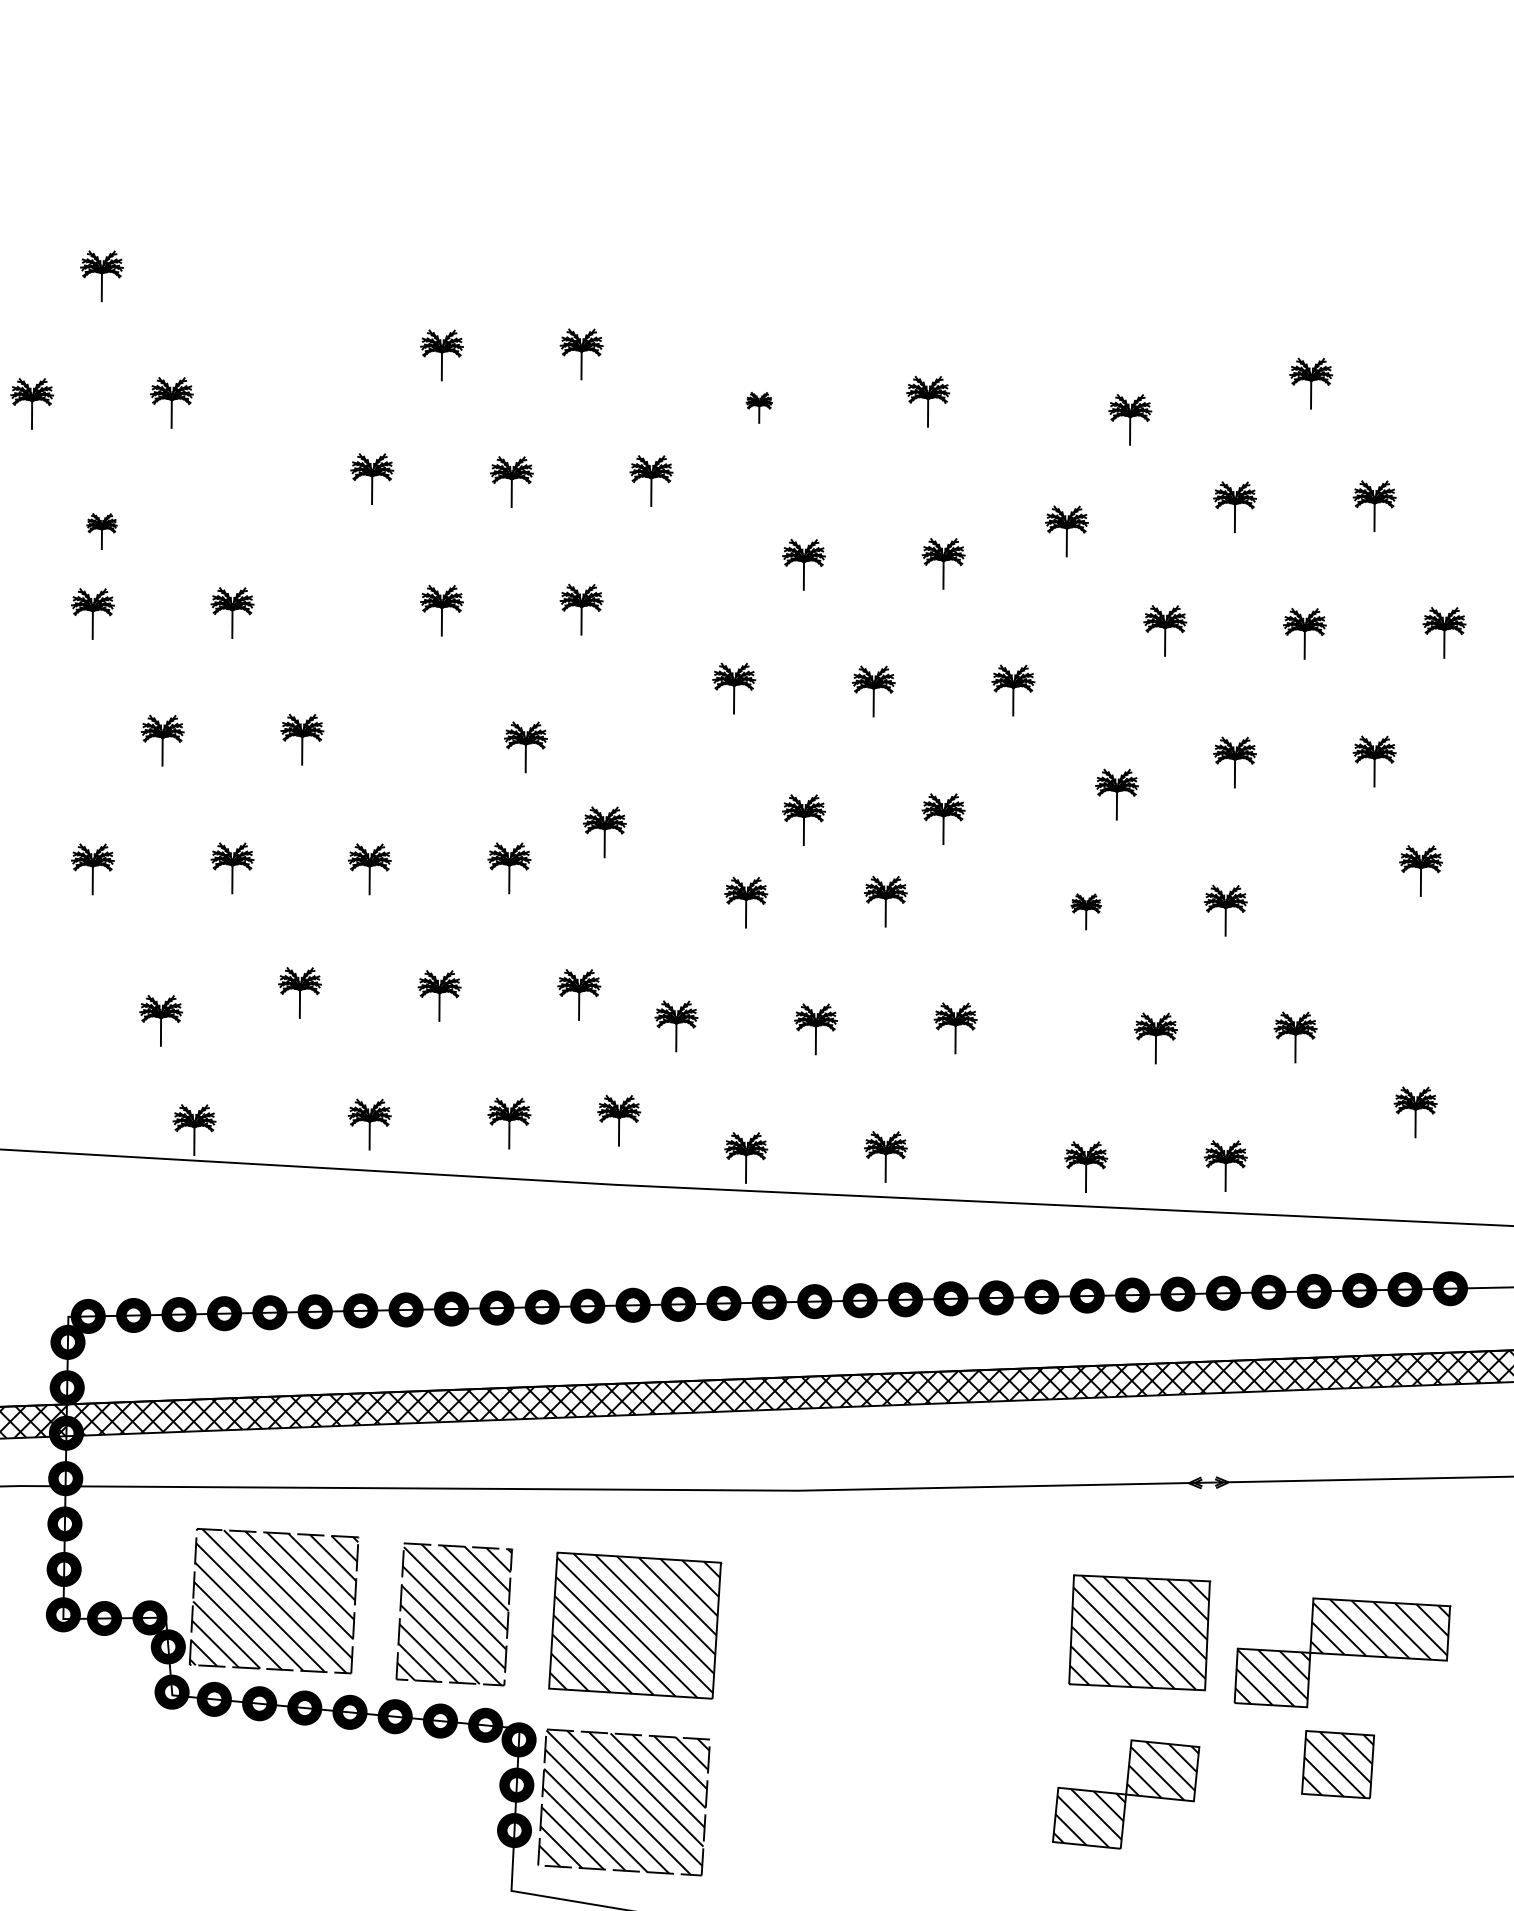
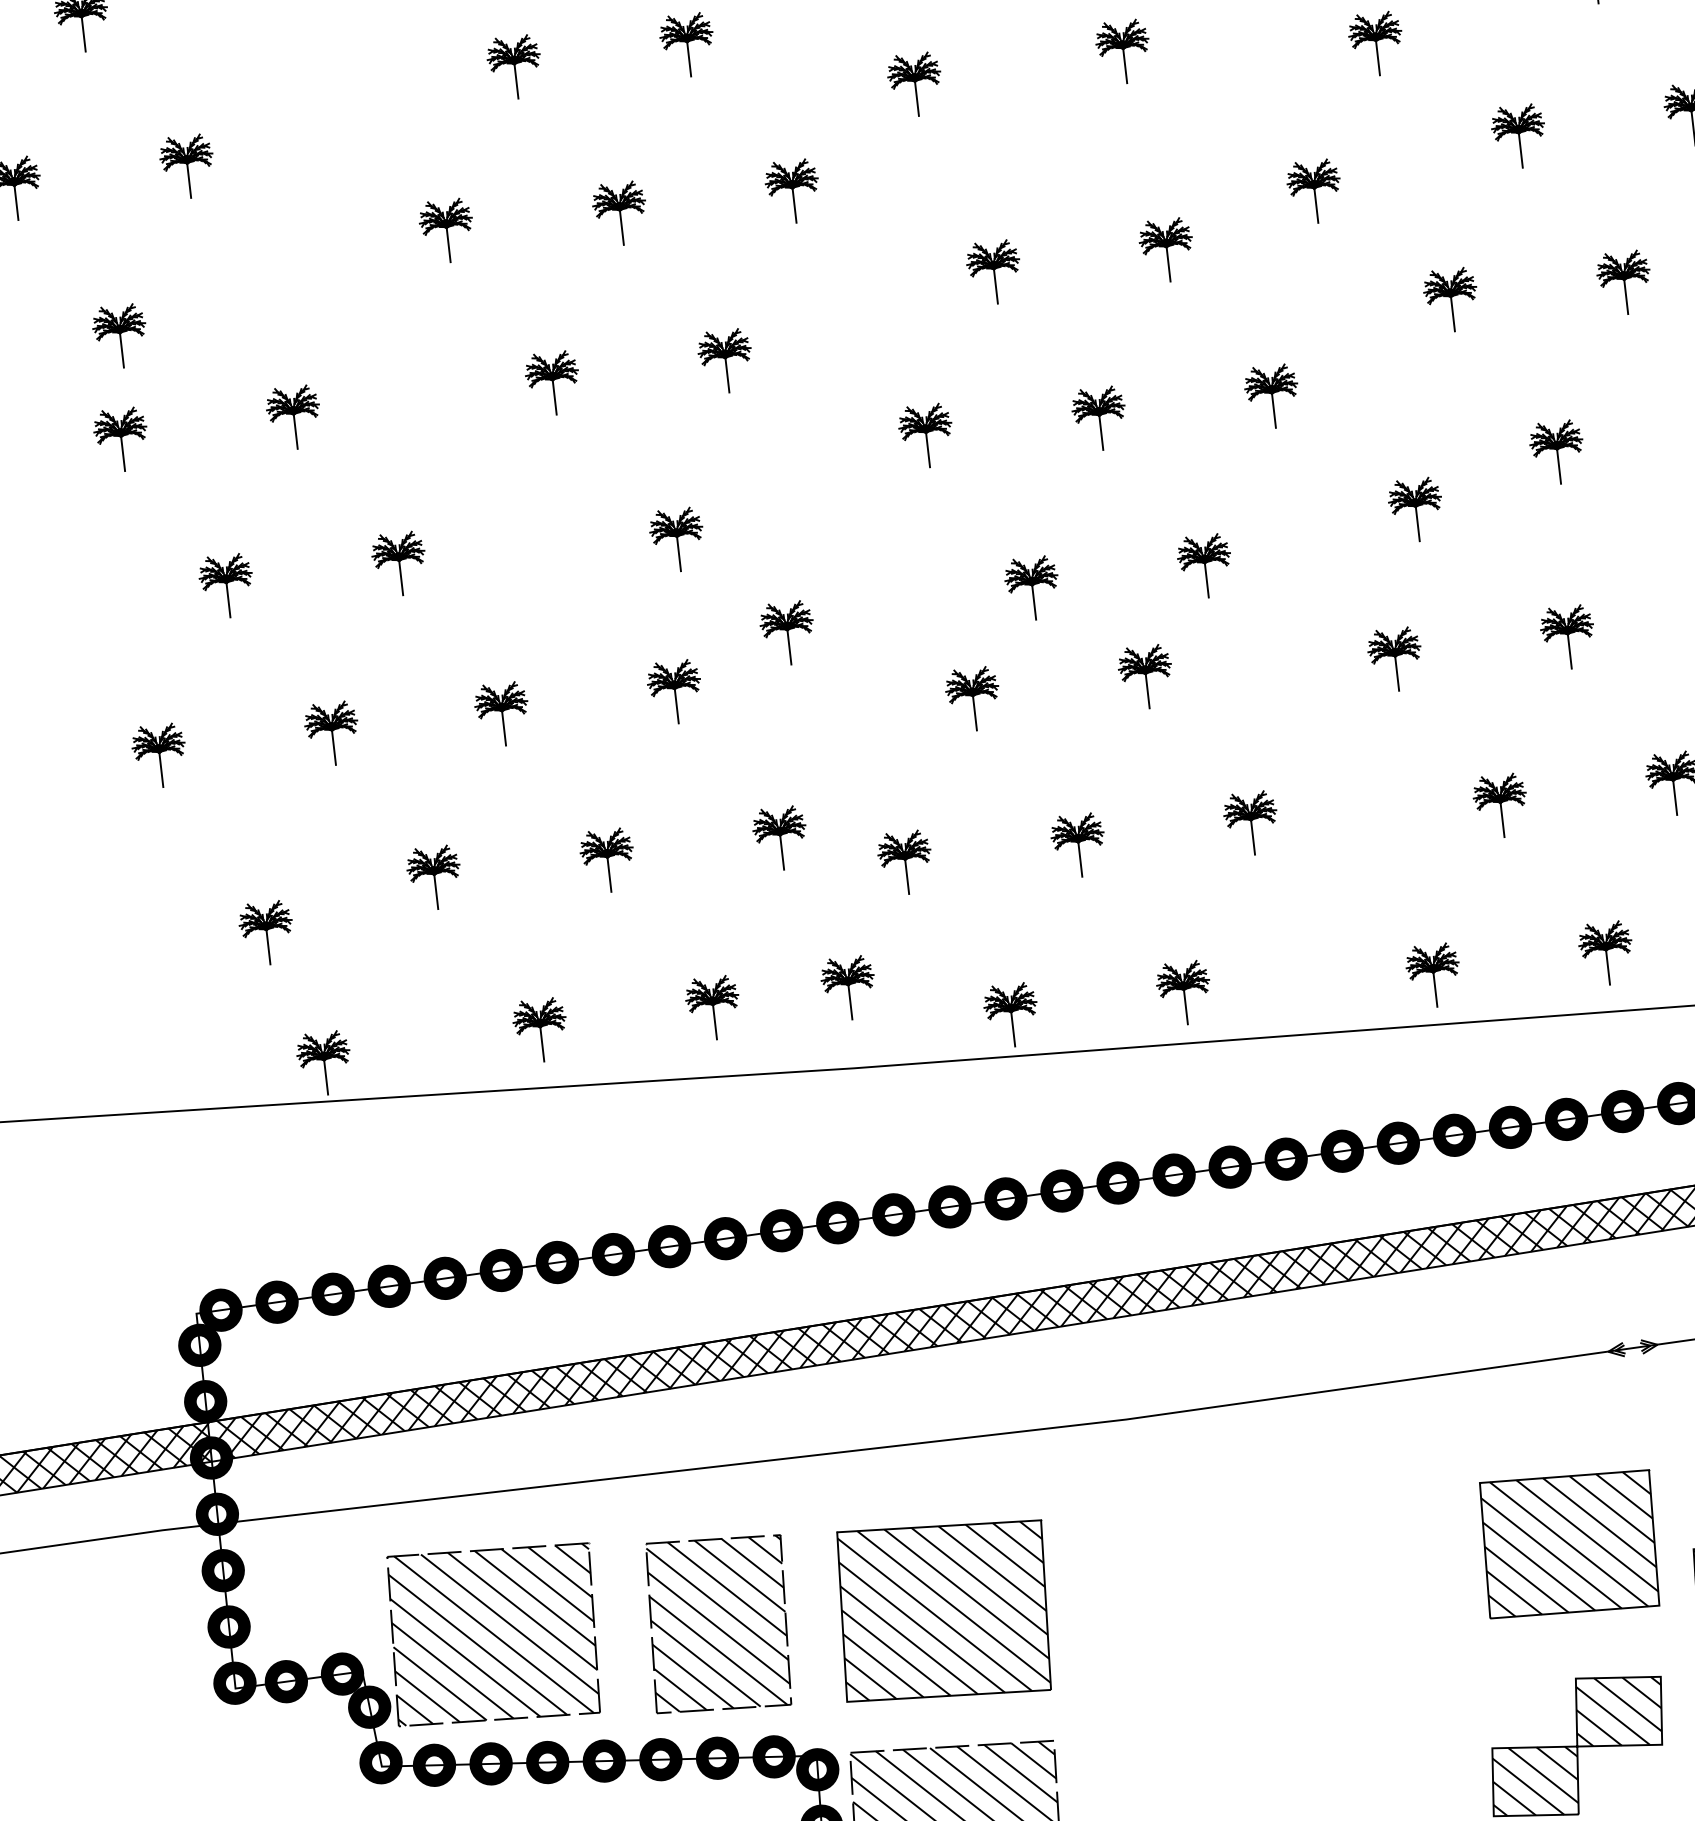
part: (759, 407) -> (915, 84), size x1.67
part: (101, 531) -> (119, 336), size x1.43
part: (1086, 911) -> (1395, 659), size x1.43

